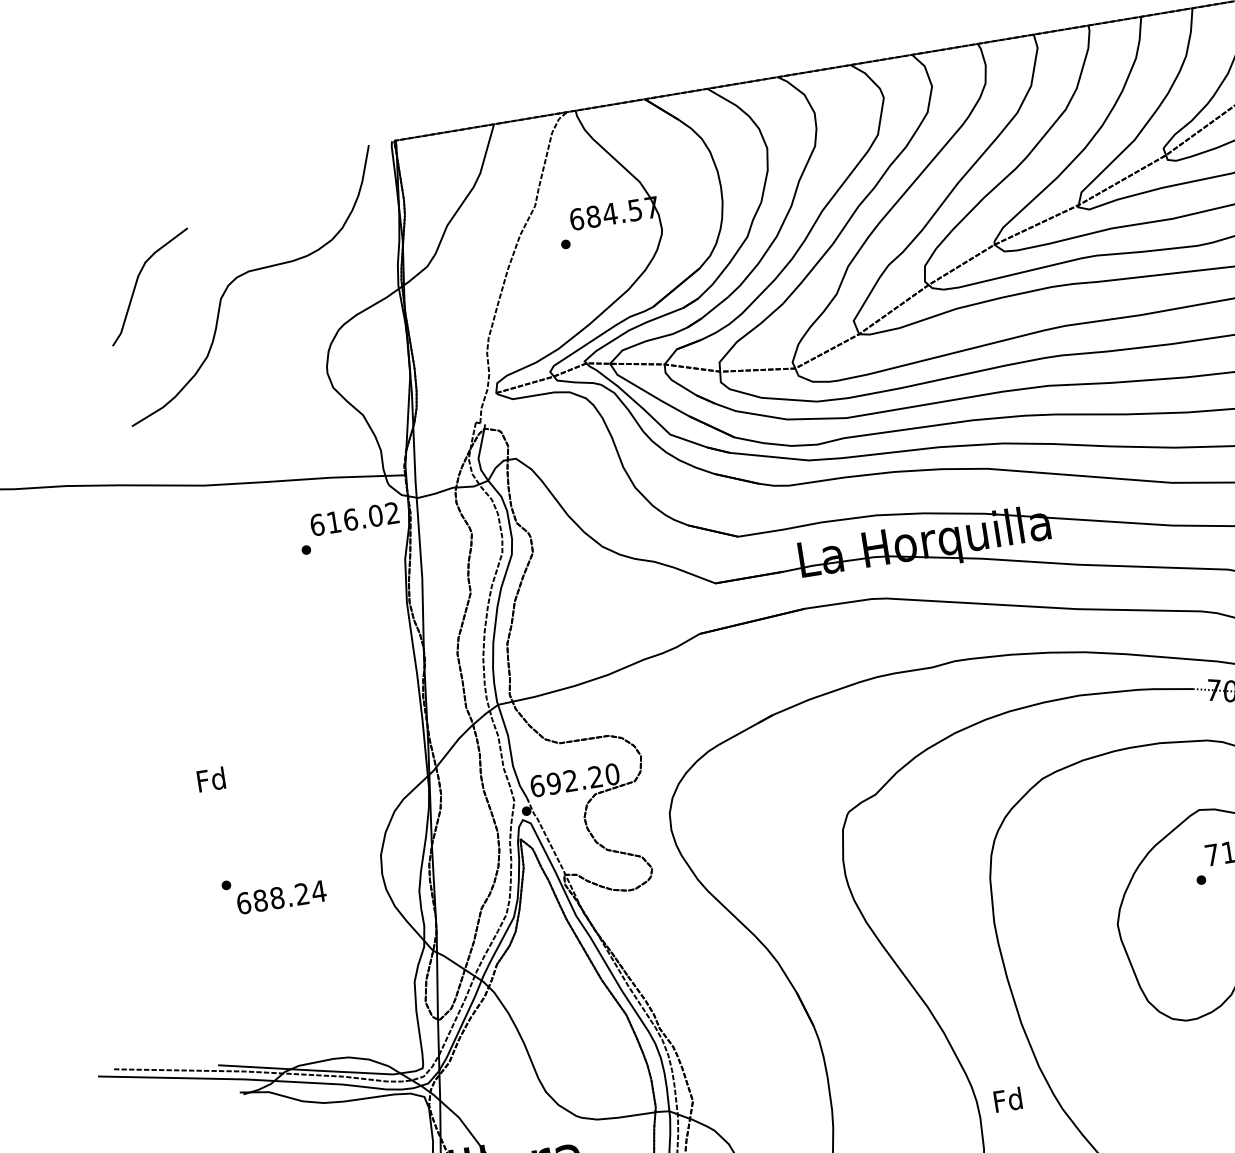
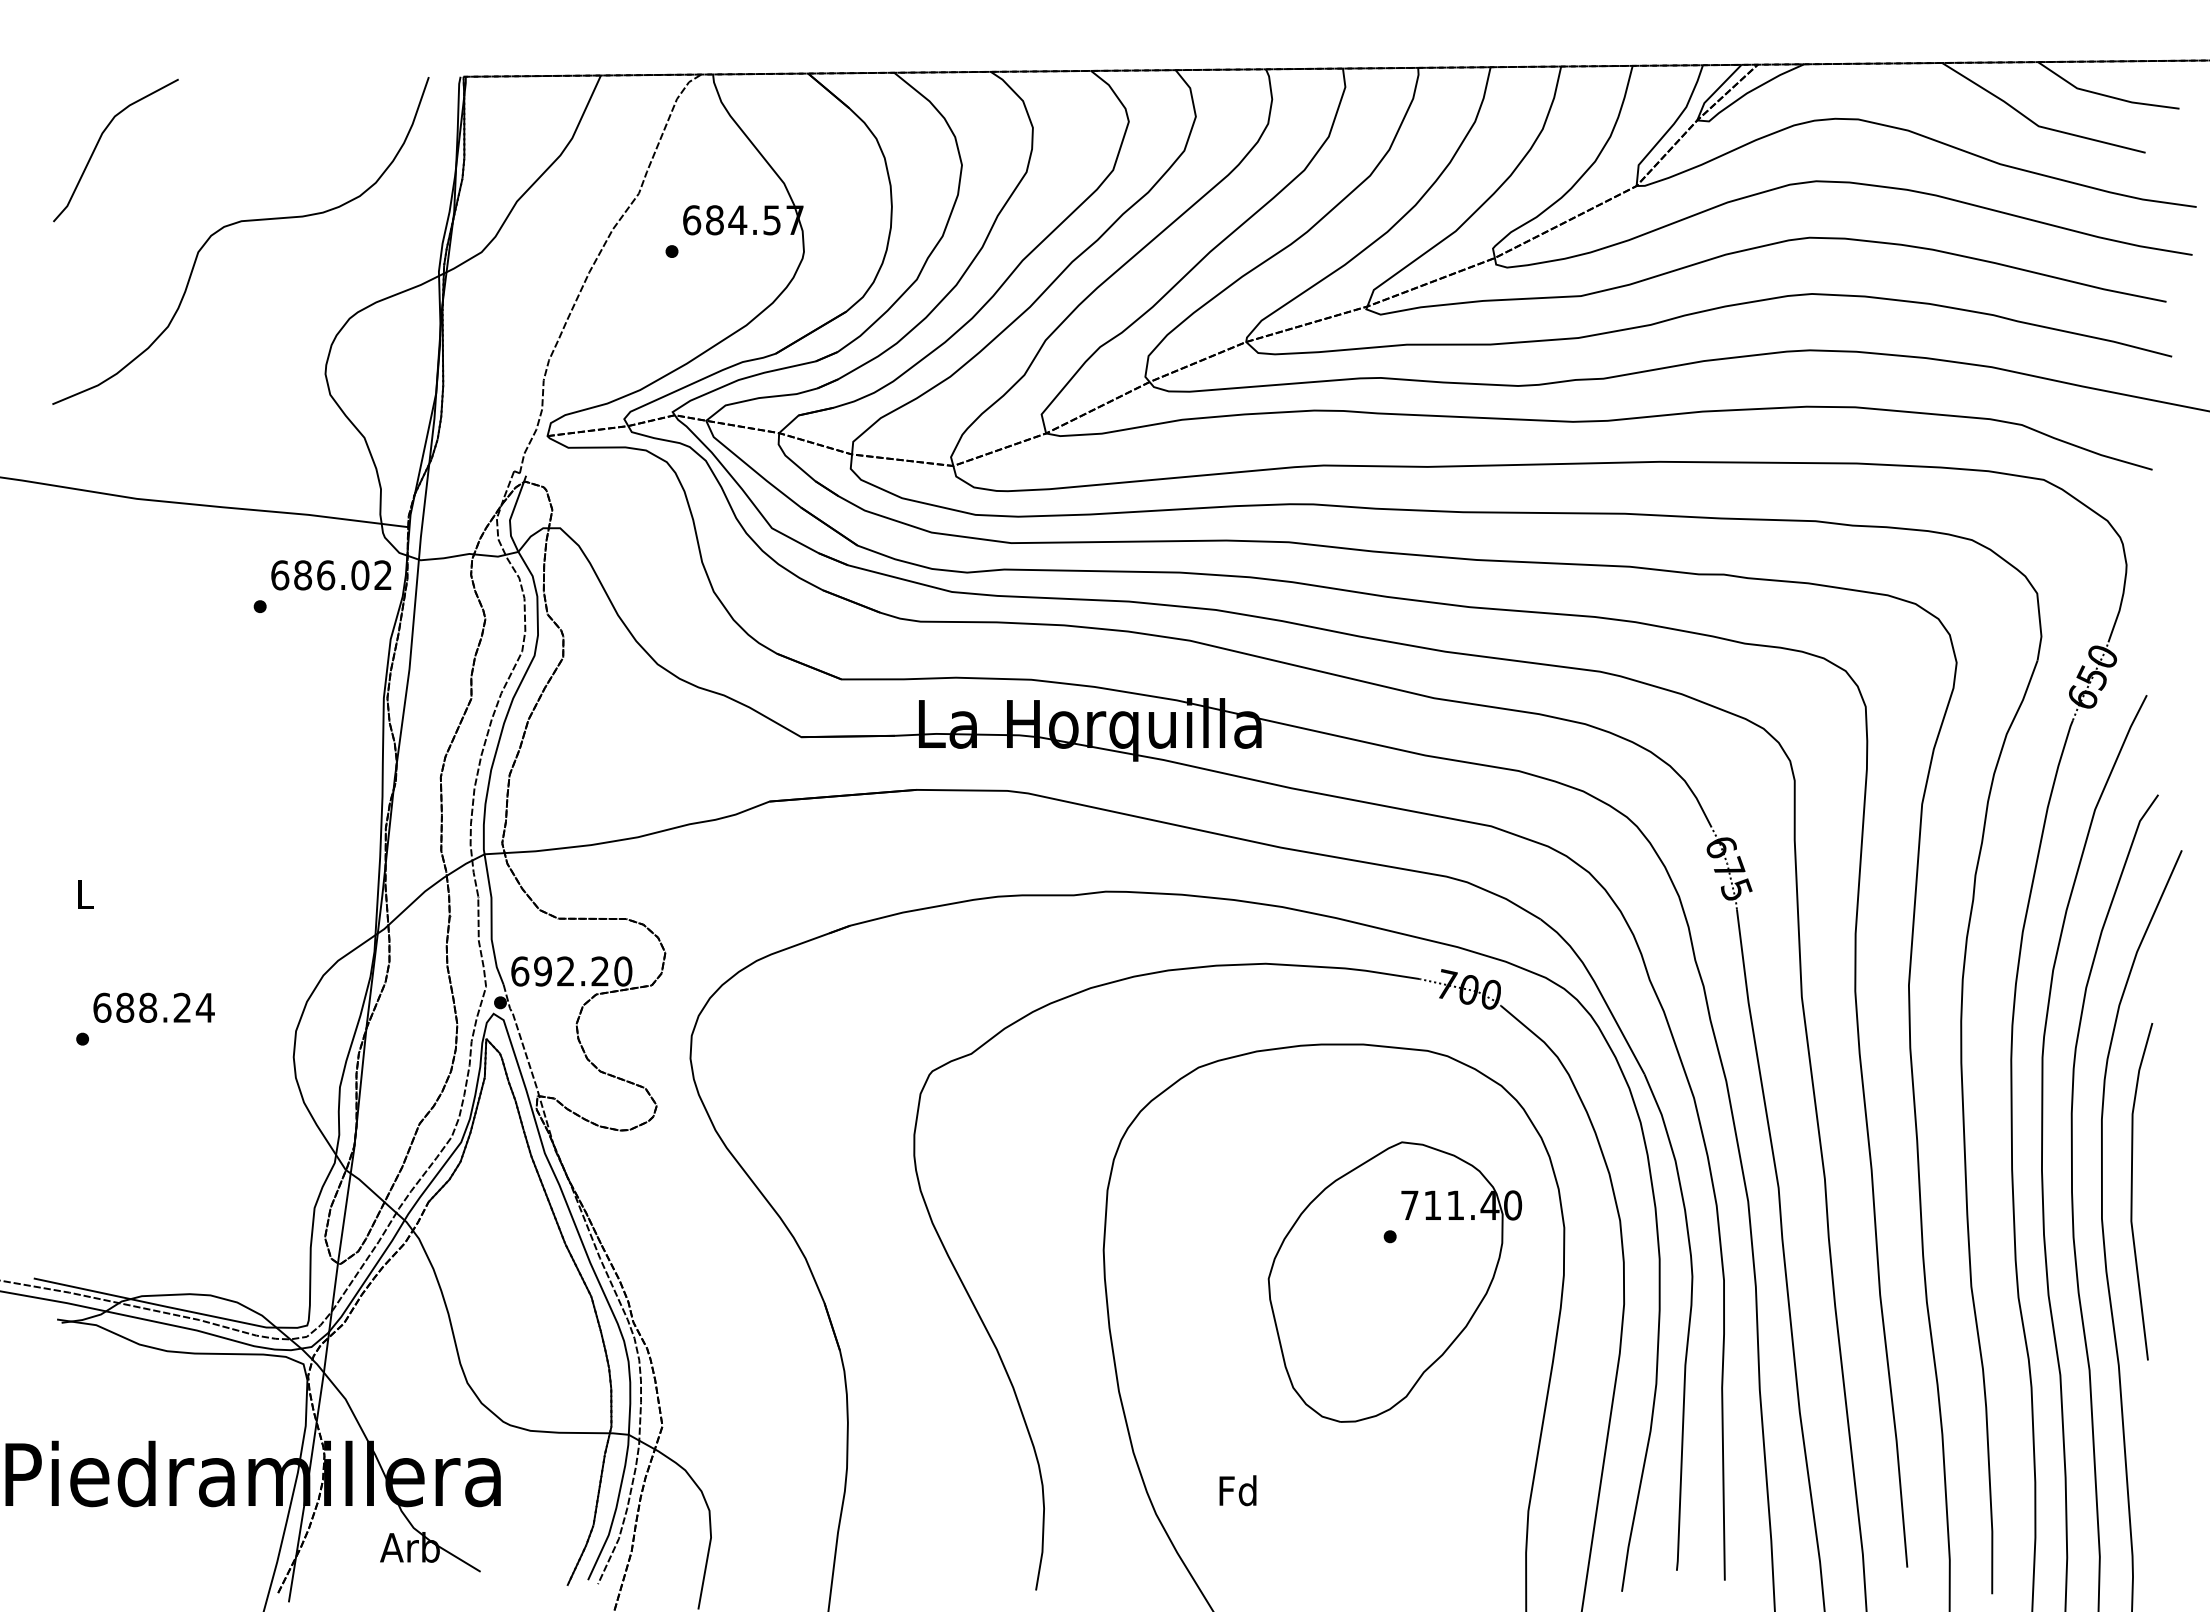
curve: (137, 282) -> (99, 141), moved
text: (334, 522) -> (303, 575), 616.02 -> 686.02
text: (211, 779) -> (84, 893), Fd -> L
text: (281, 897) -> (153, 1007), moved
text: (1007, 1099) -> (1237, 1490), moved

